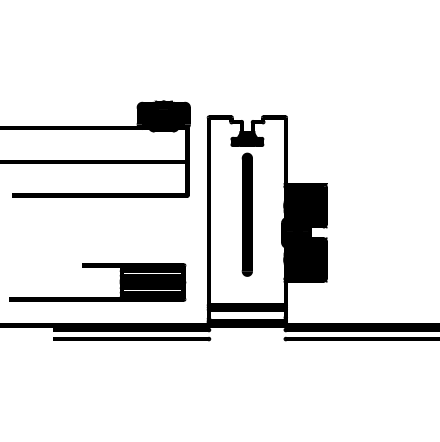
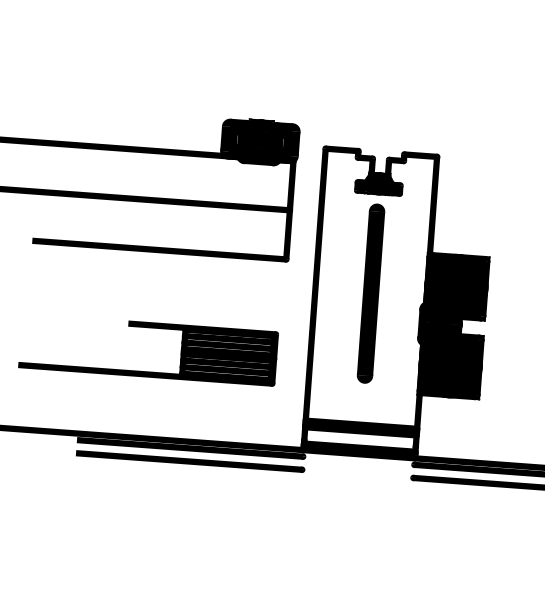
part: (97, 267) -> (149, 328), moved

